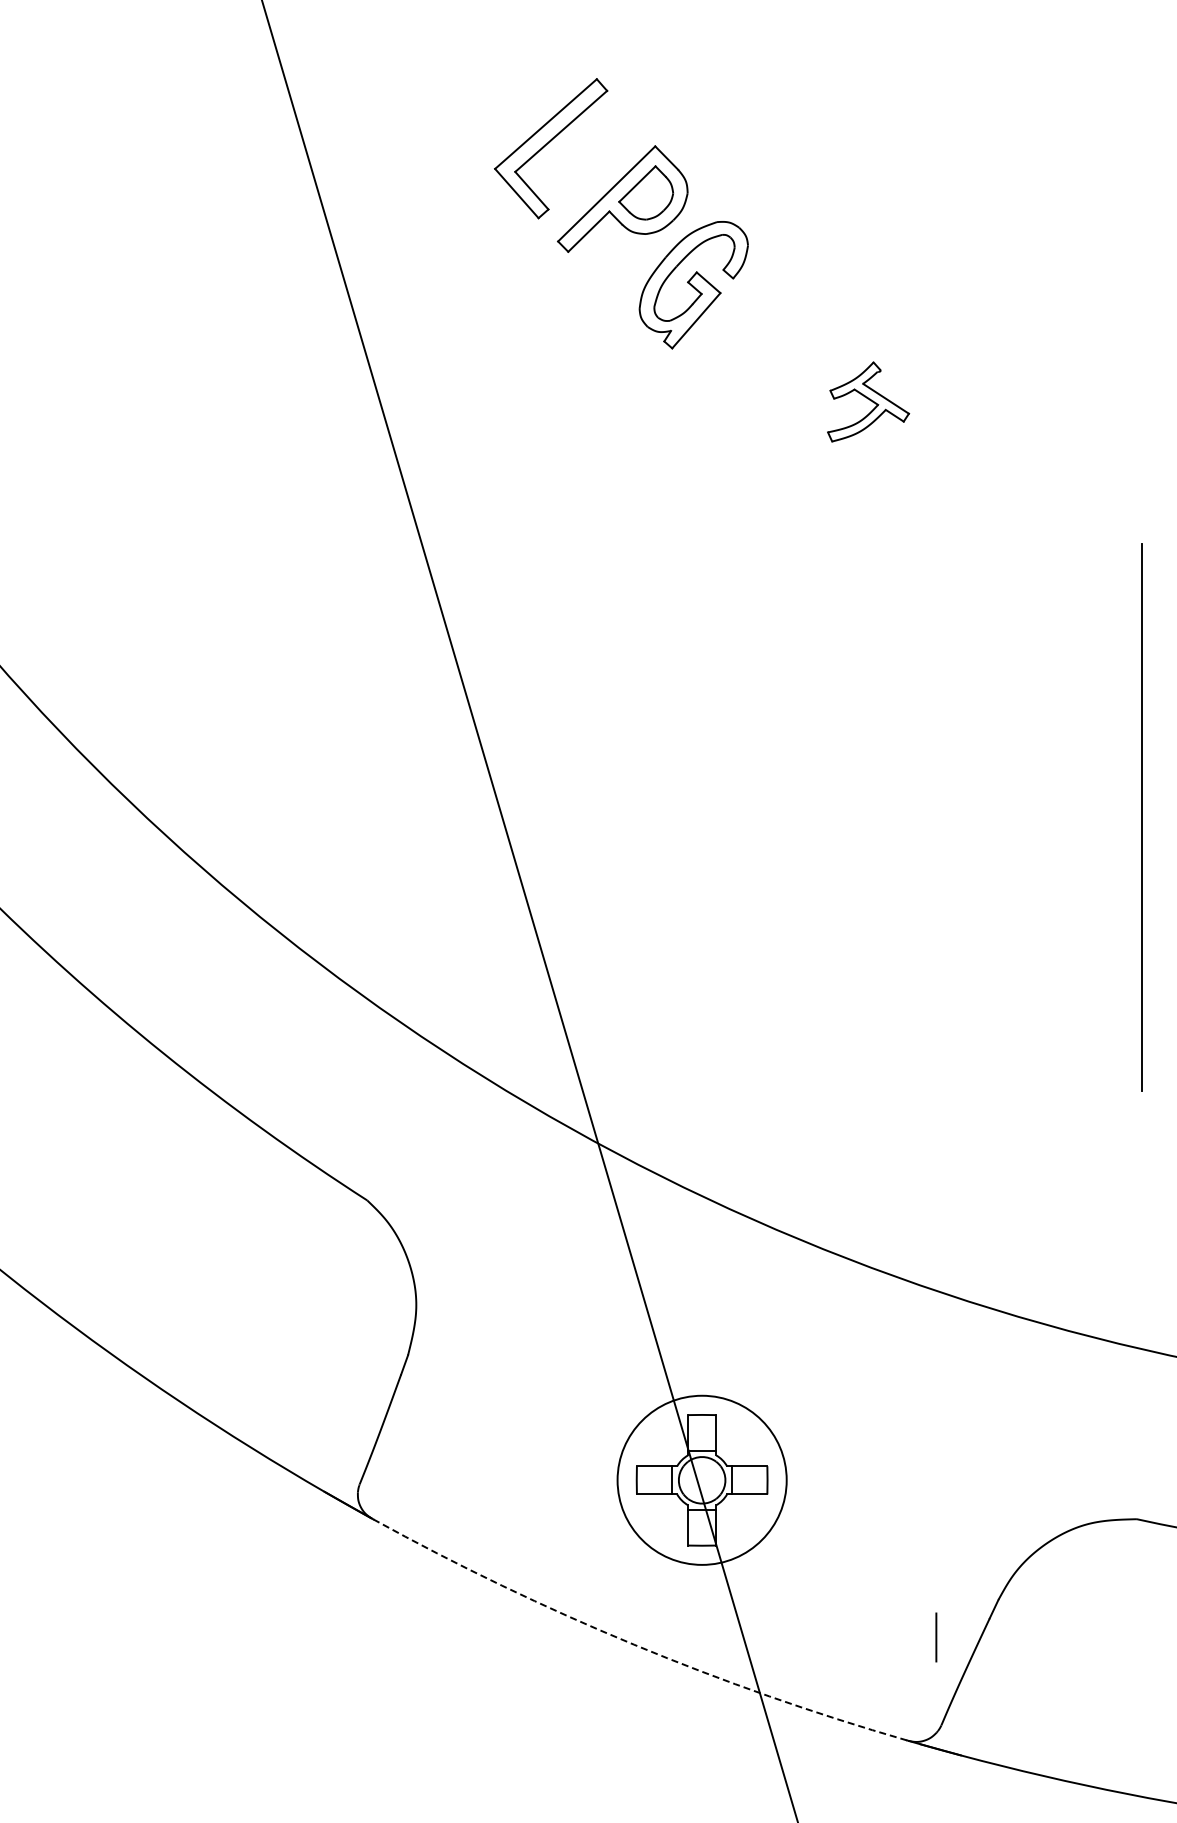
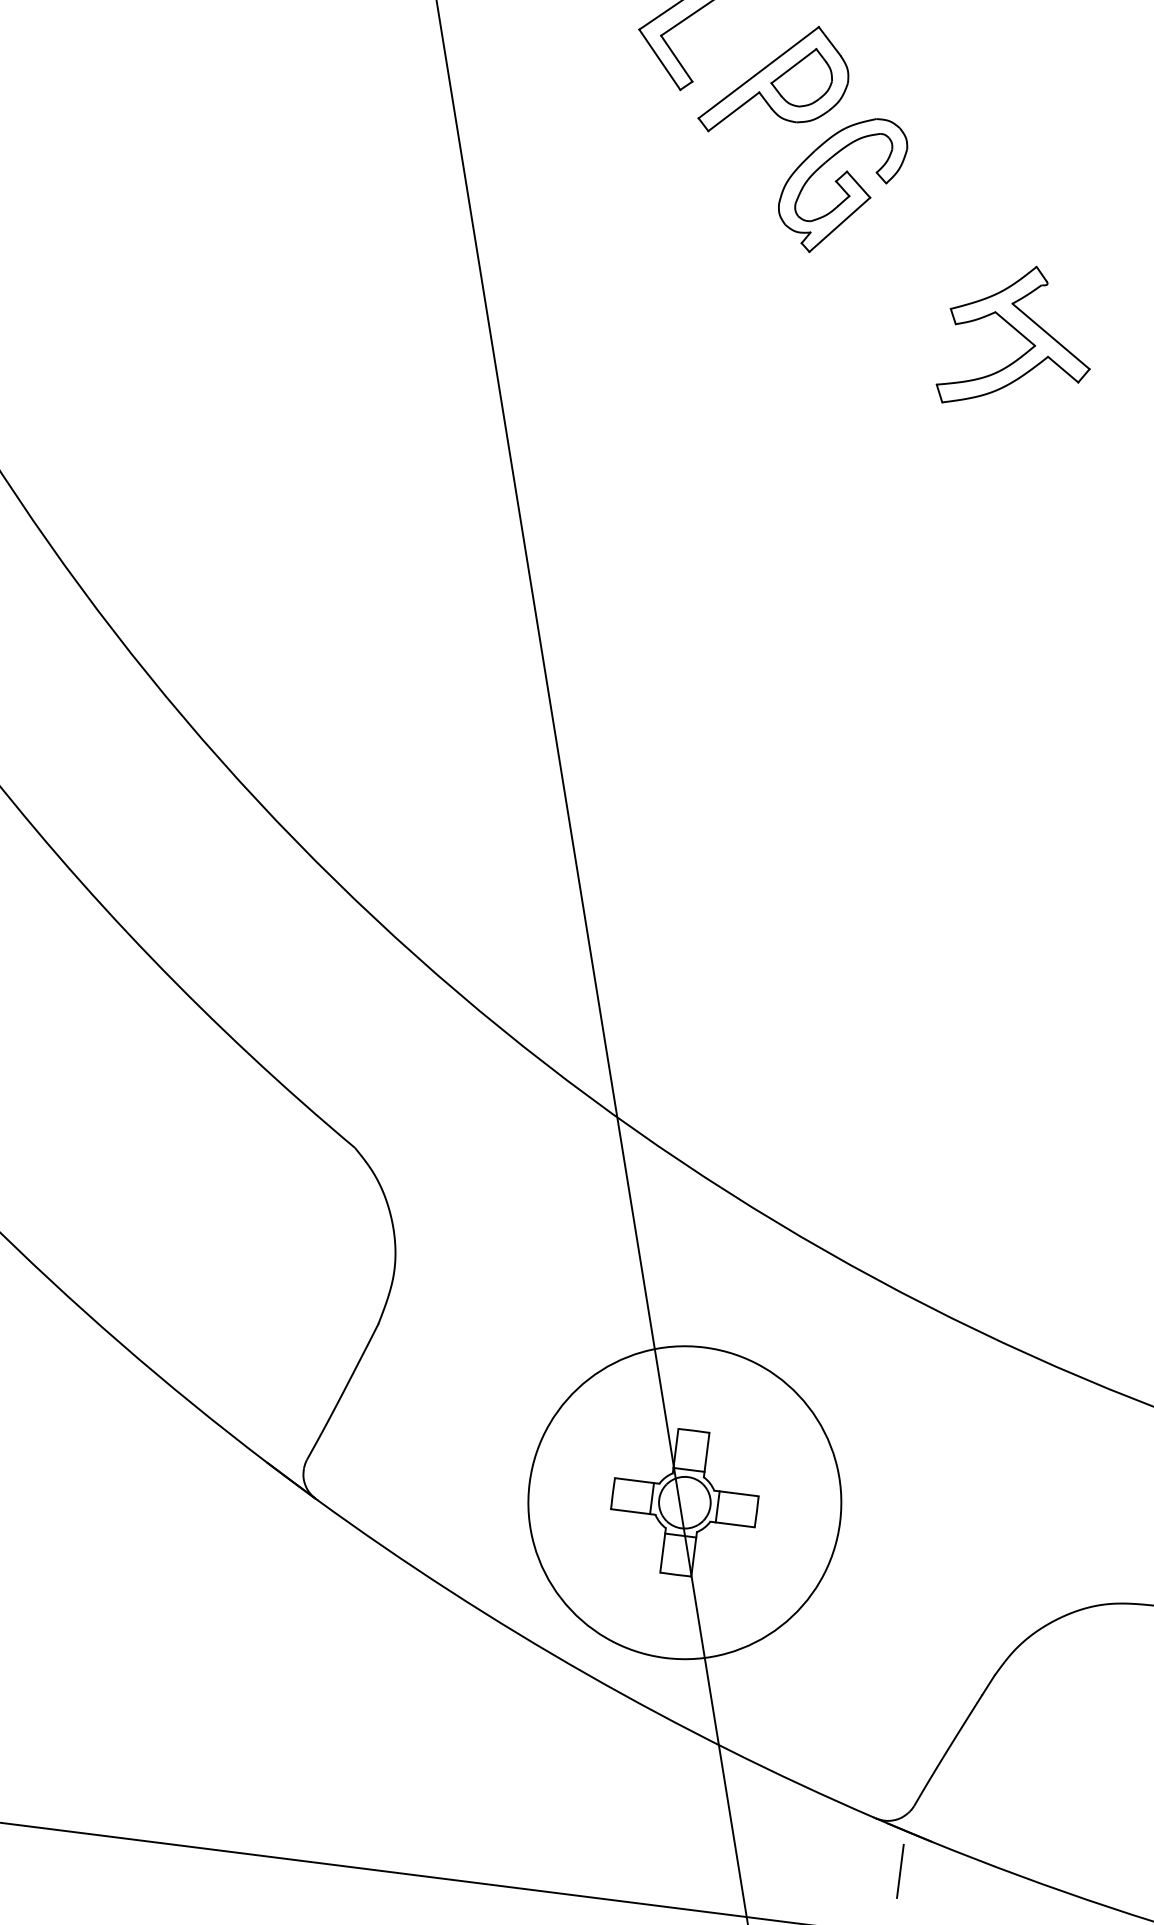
part: (868, 401) -> (1018, 337), size x1.67
circle: (702, 1480) -> (685, 1502), size x1.67
line: (936, 1637) -> (900, 1871), moved
arc: (634, 1644) -> (587, 1674), dashed -> solid

